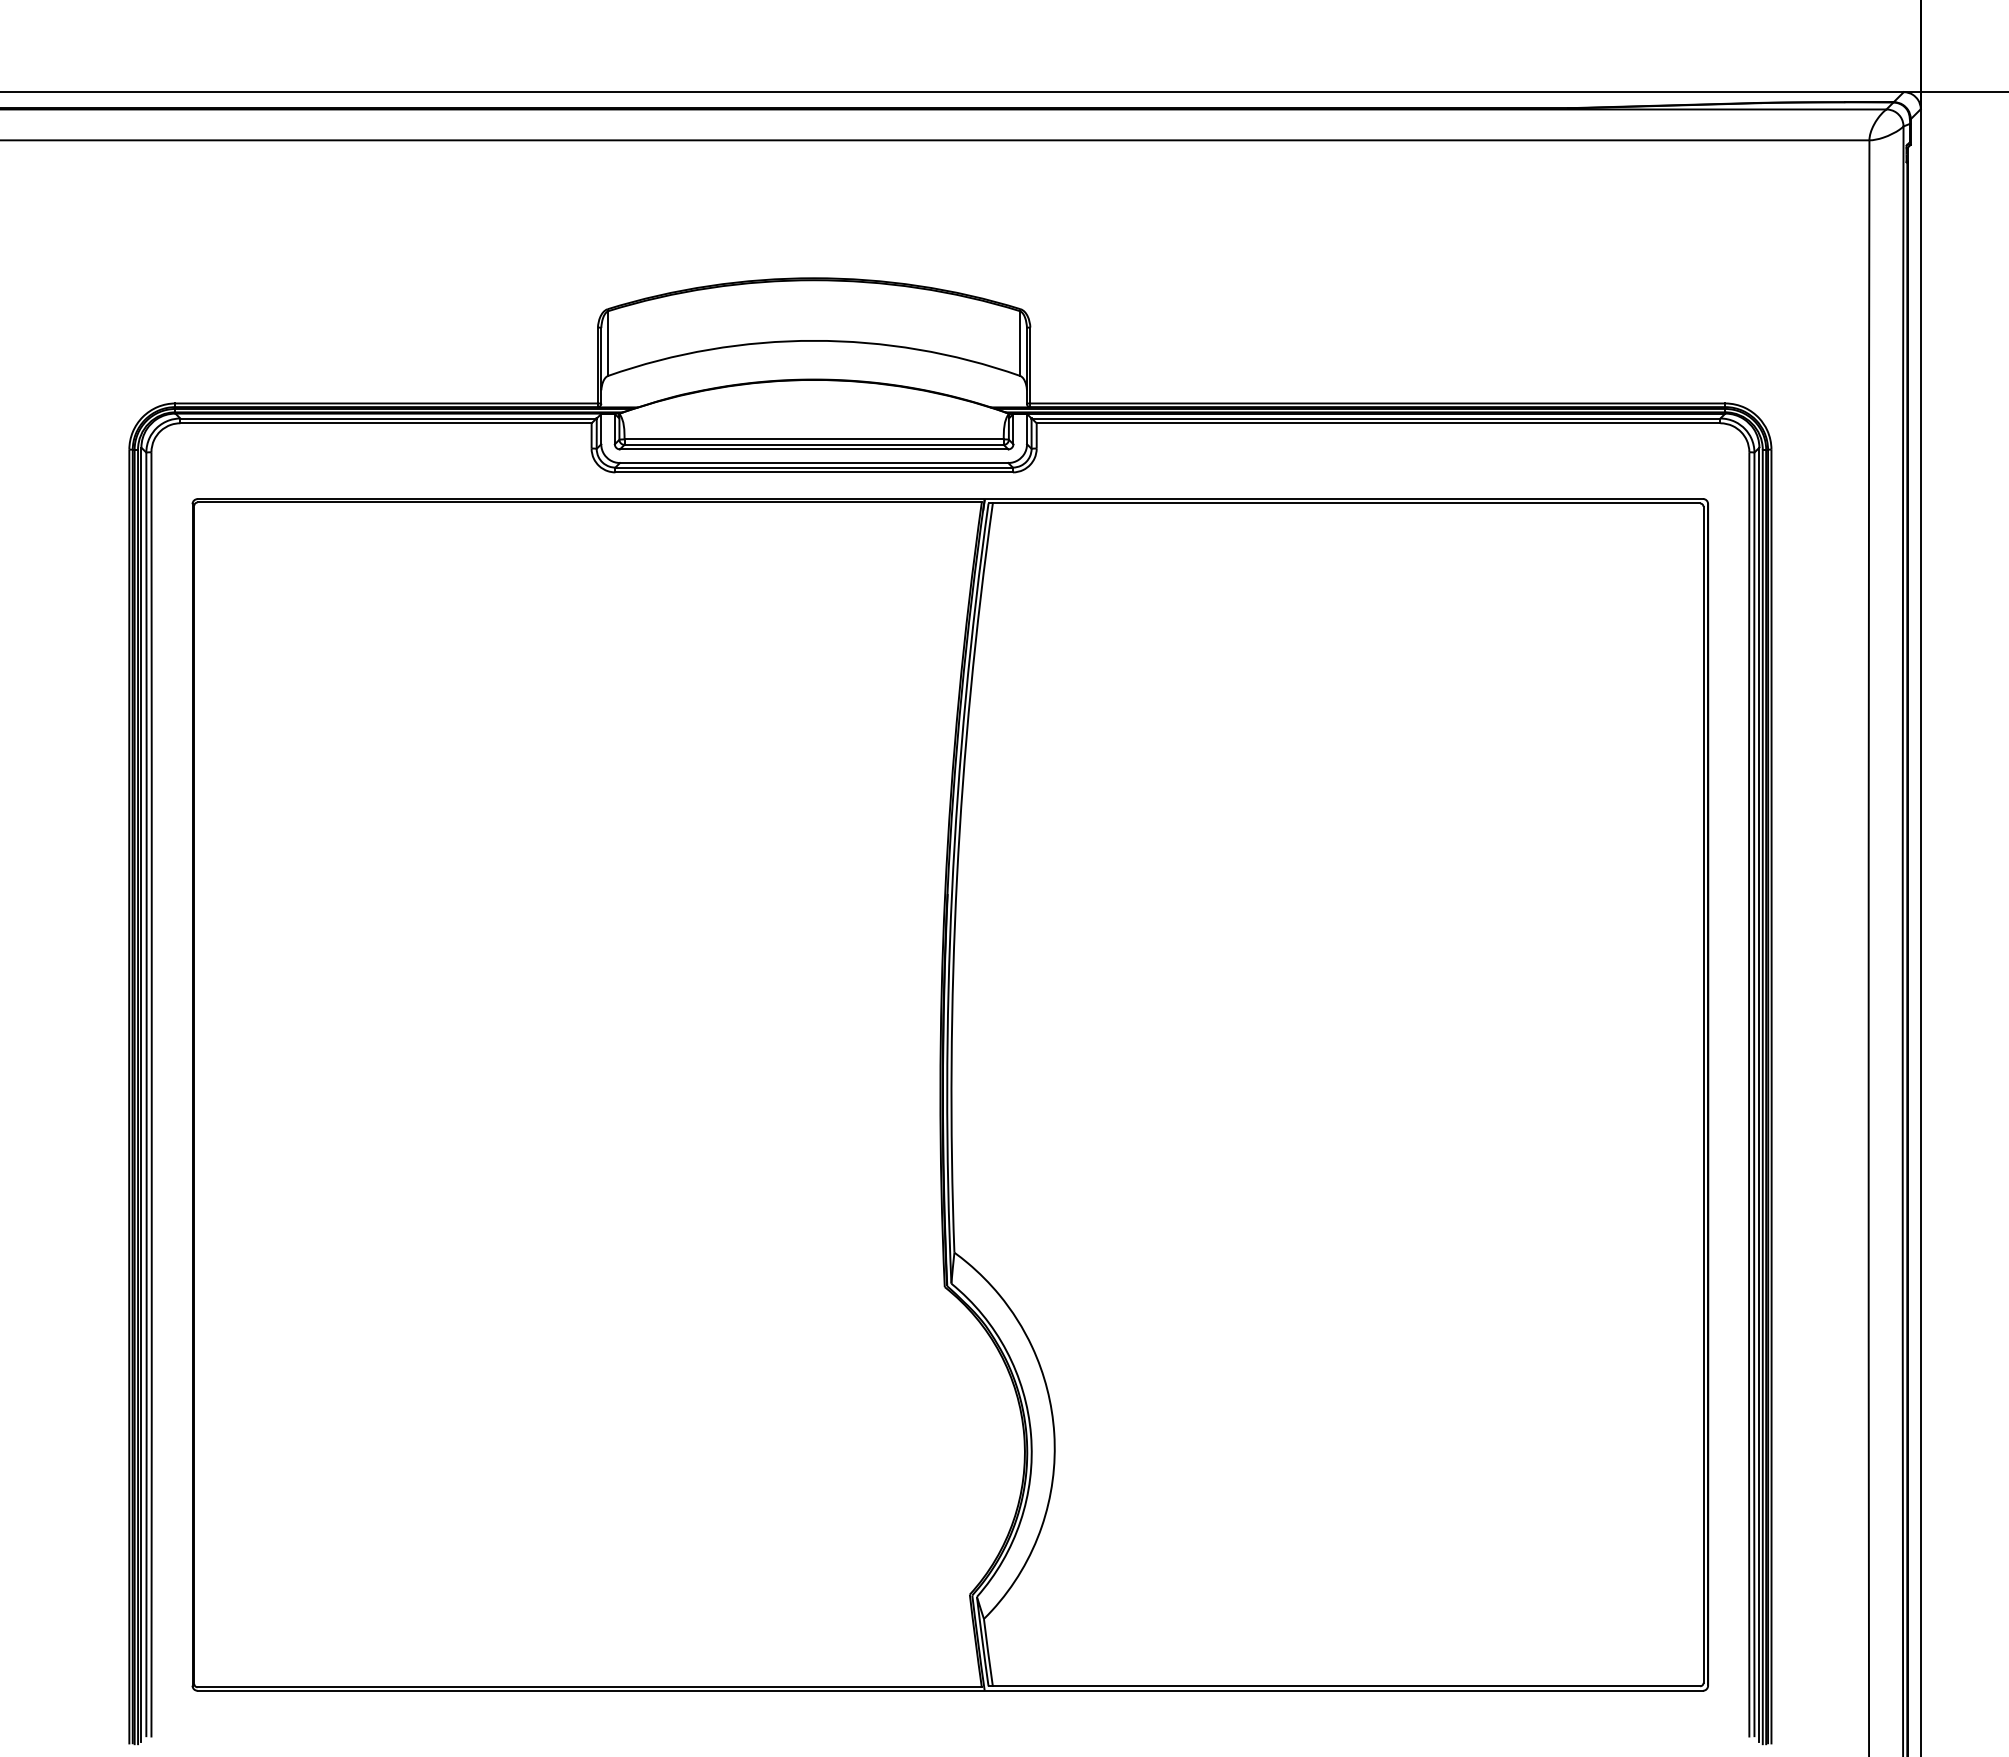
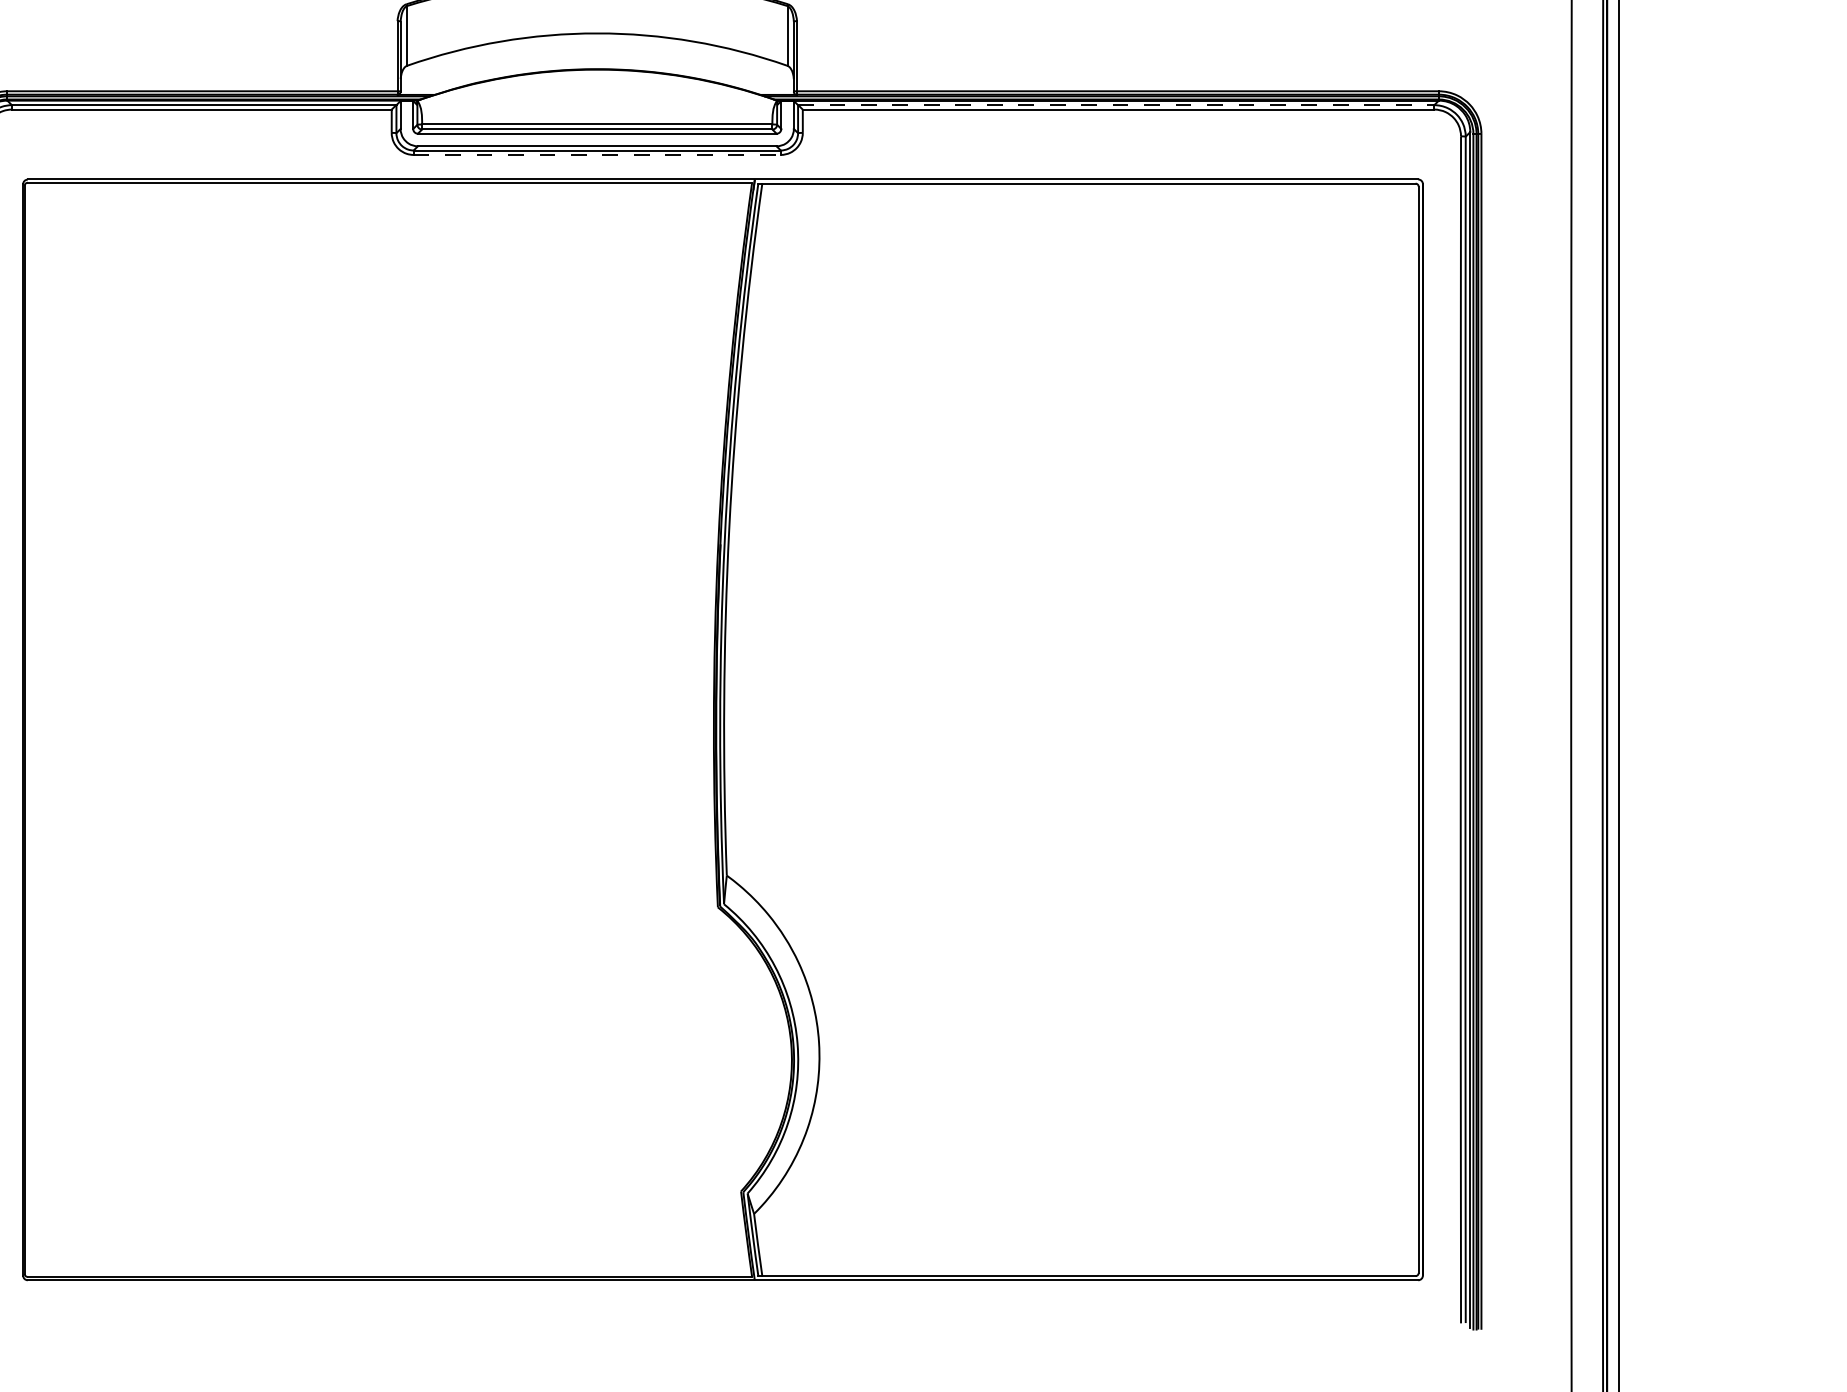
line: (1376, 418) -> (1116, 105), solid -> dashed
line: (814, 472) -> (597, 155), solid -> dashed

